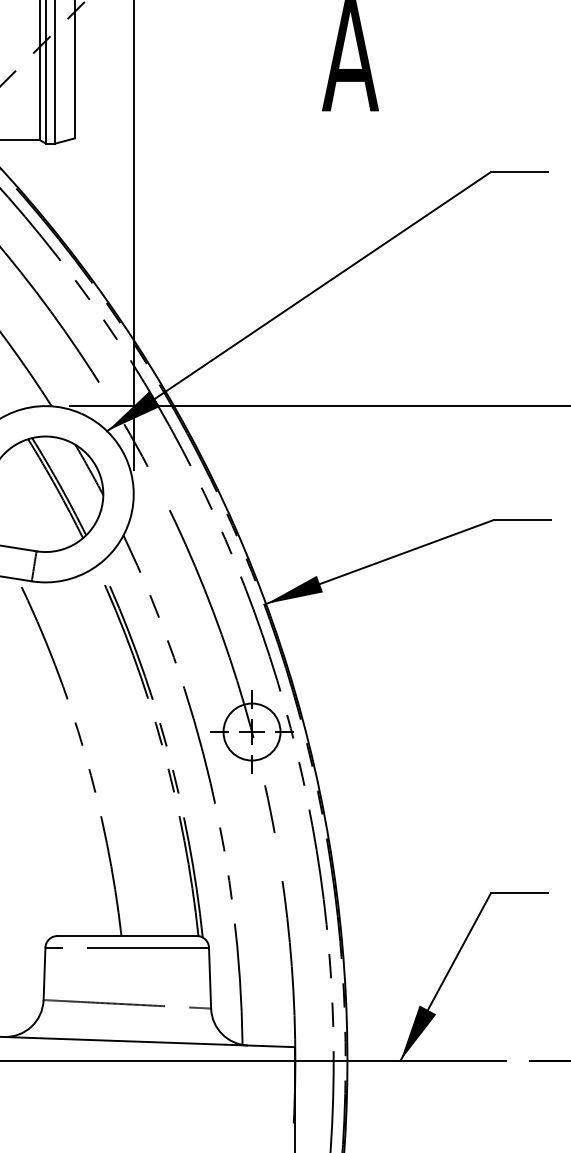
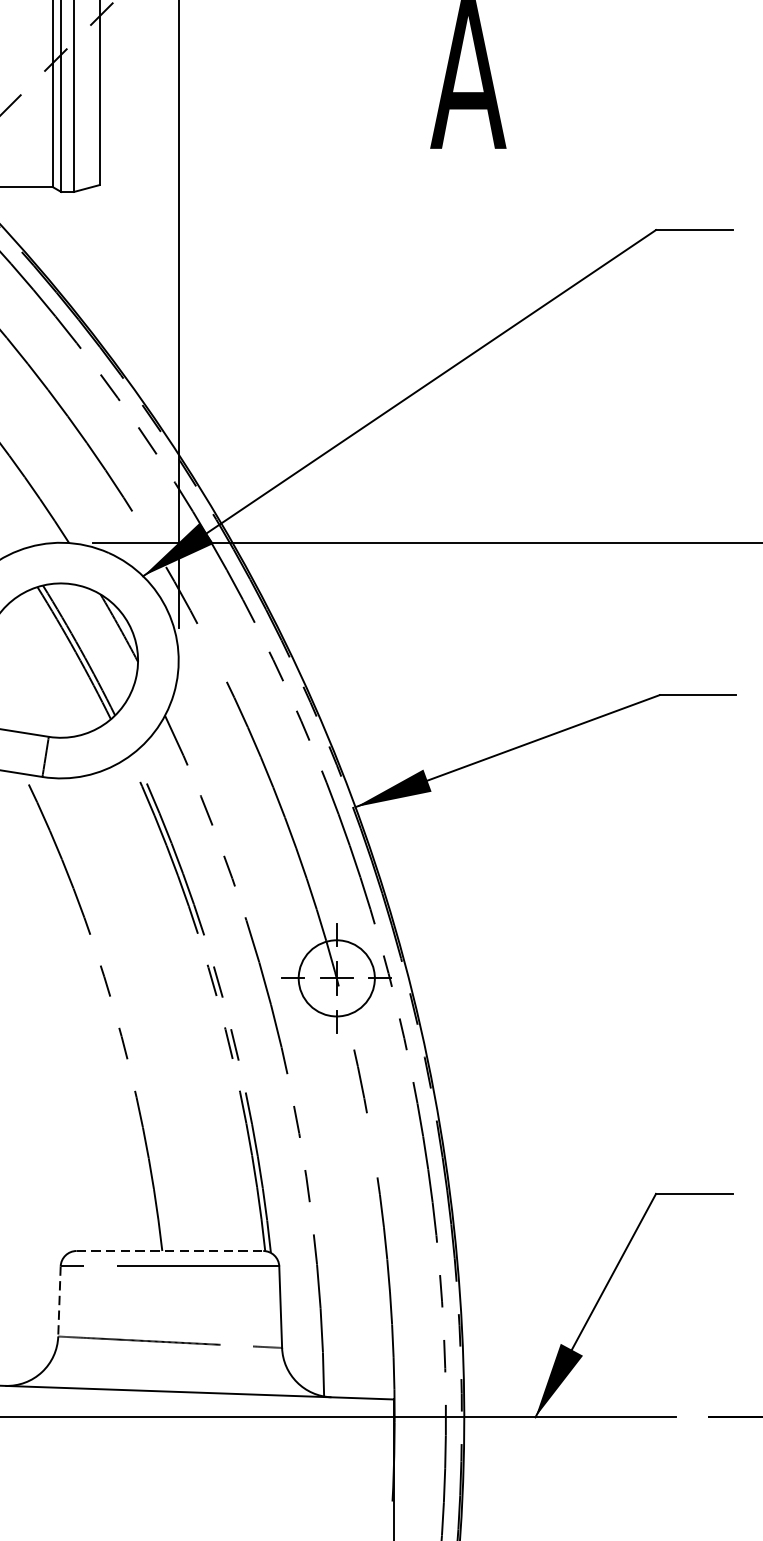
line: (127, 936) -> (170, 1251), solid -> dashed
line: (44, 974) -> (59, 1302), solid -> dashed

